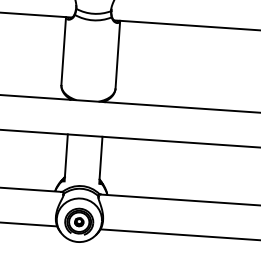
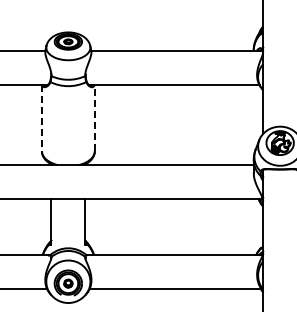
line: (63, 51) -> (41, 118), solid -> dashed
line: (117, 54) -> (94, 117), solid -> dashed

